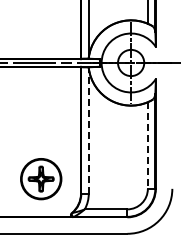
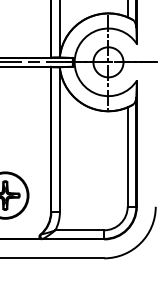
line: (88, 131) -> (59, 140), dashed -> solid
line: (147, 146) -> (127, 158), dashed -> solid

